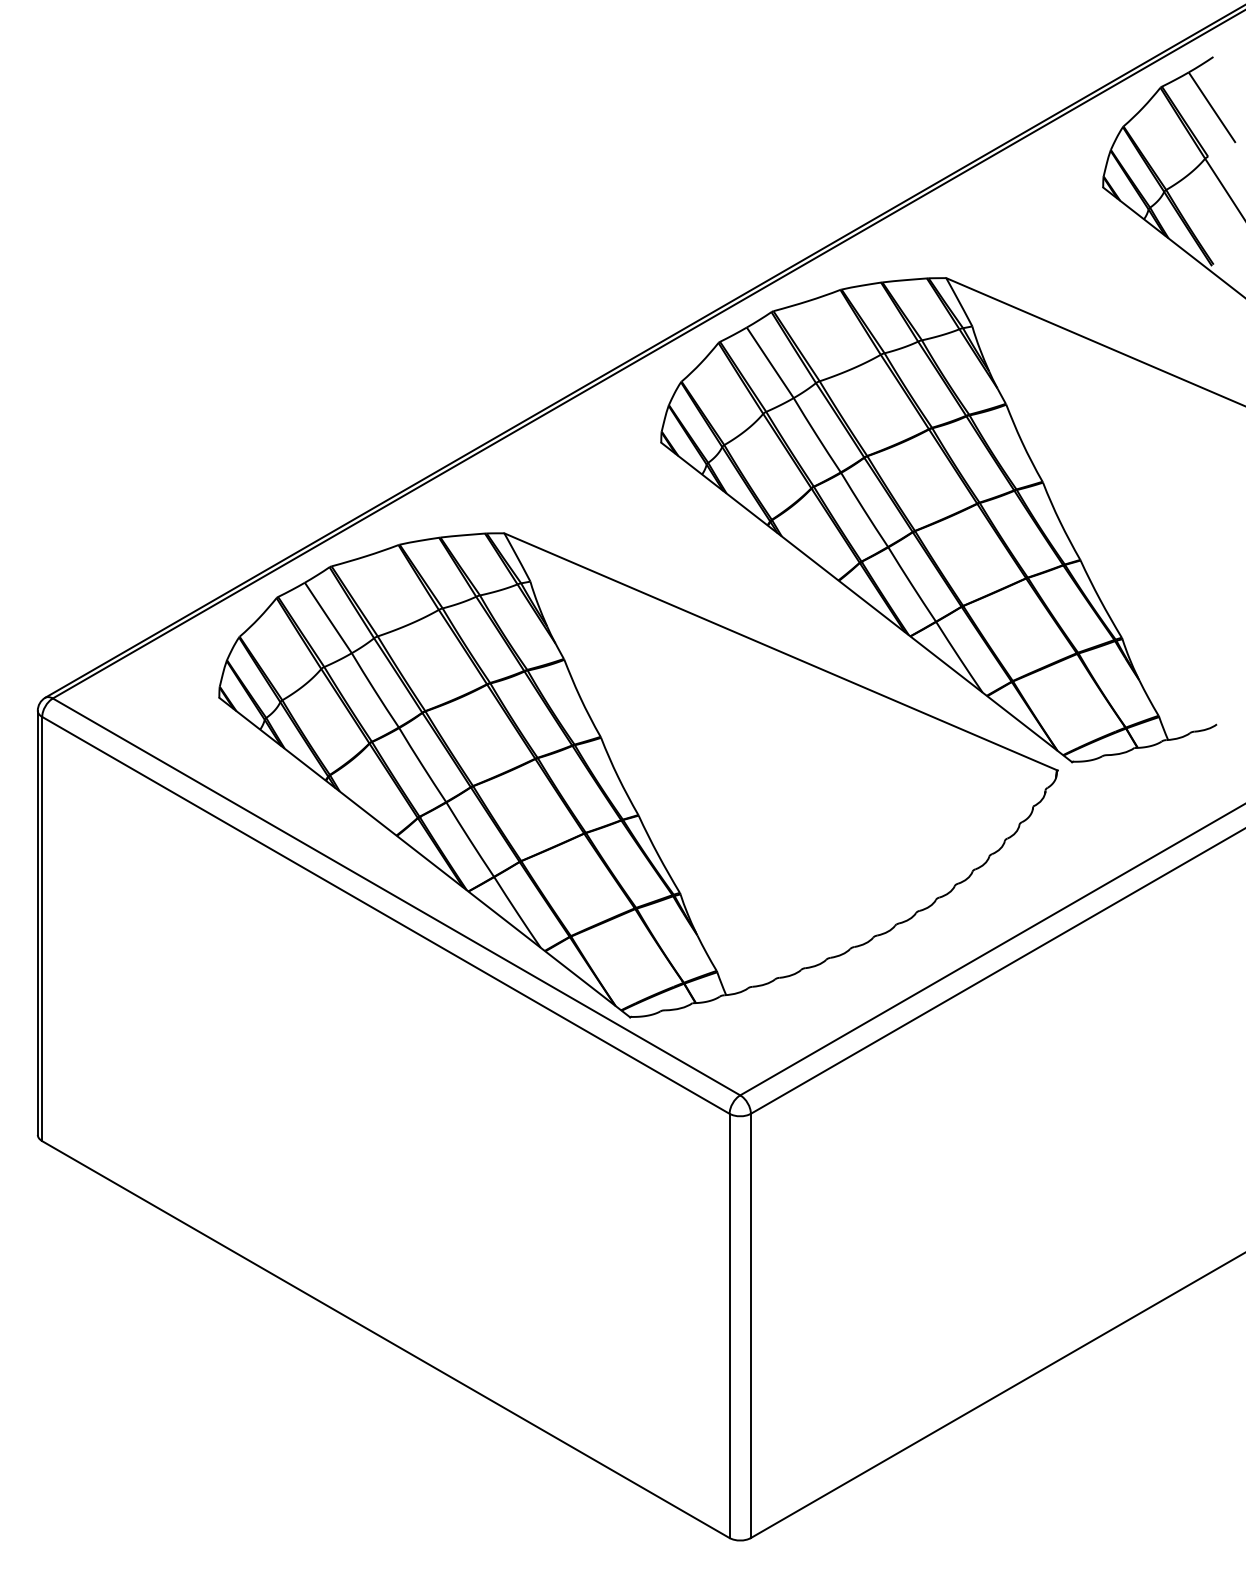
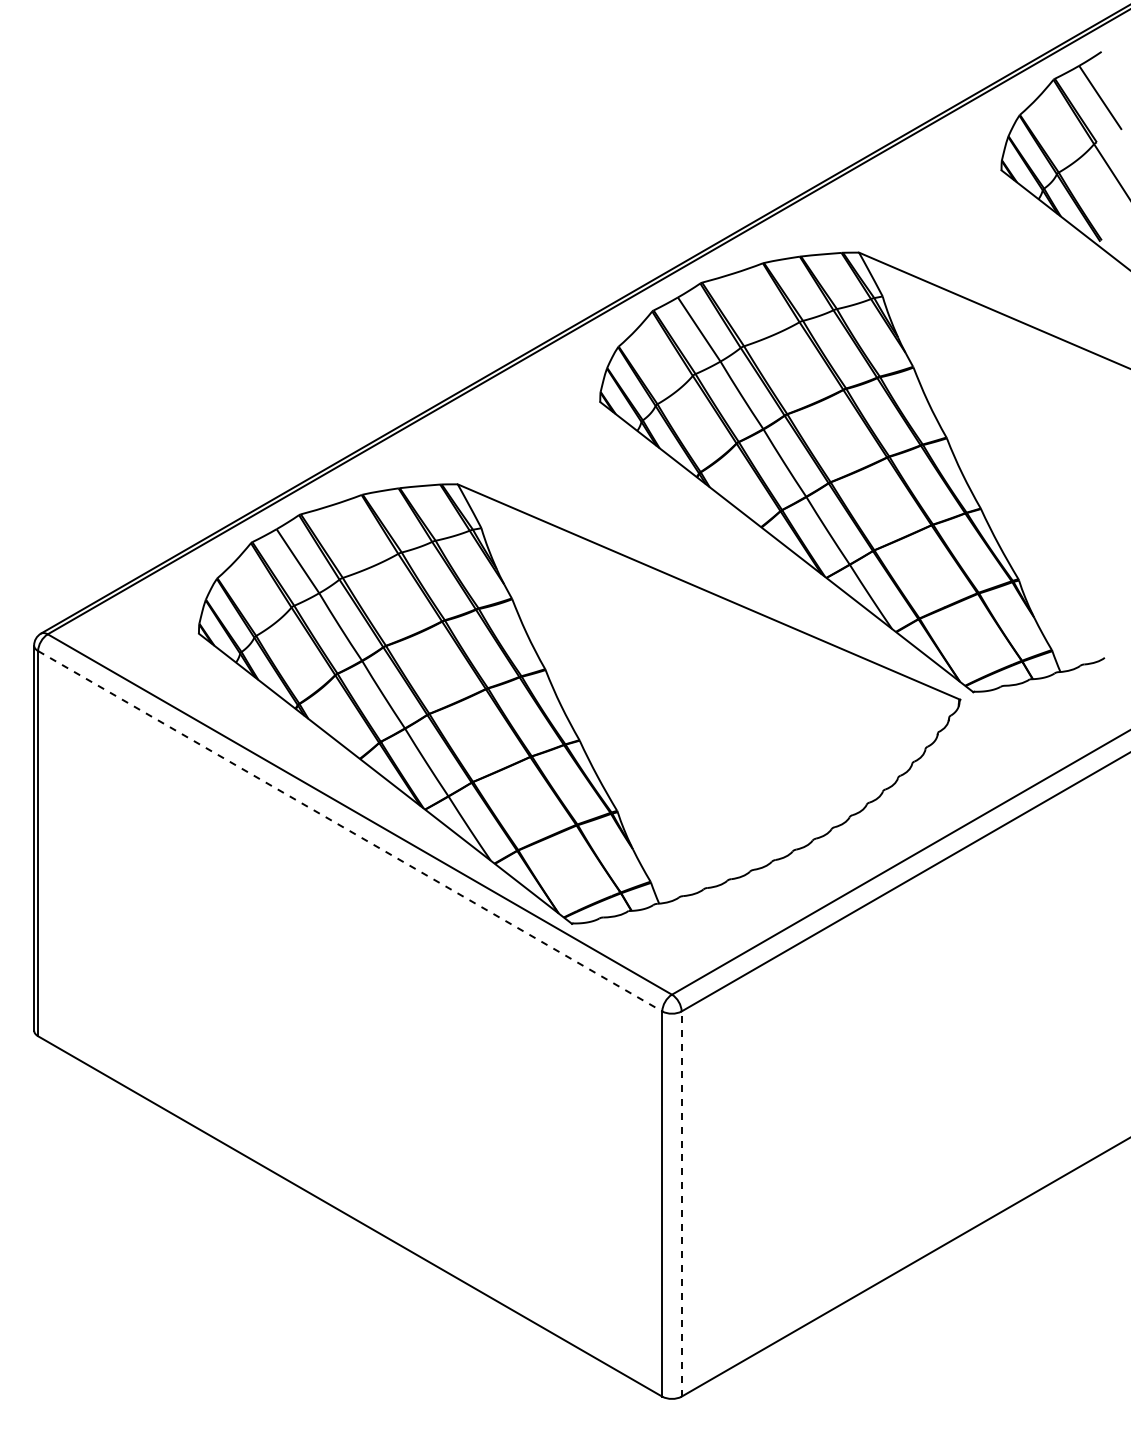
line: (386, 915) -> (350, 831), solid -> dashed
line: (750, 1326) -> (681, 1204), solid -> dashed

